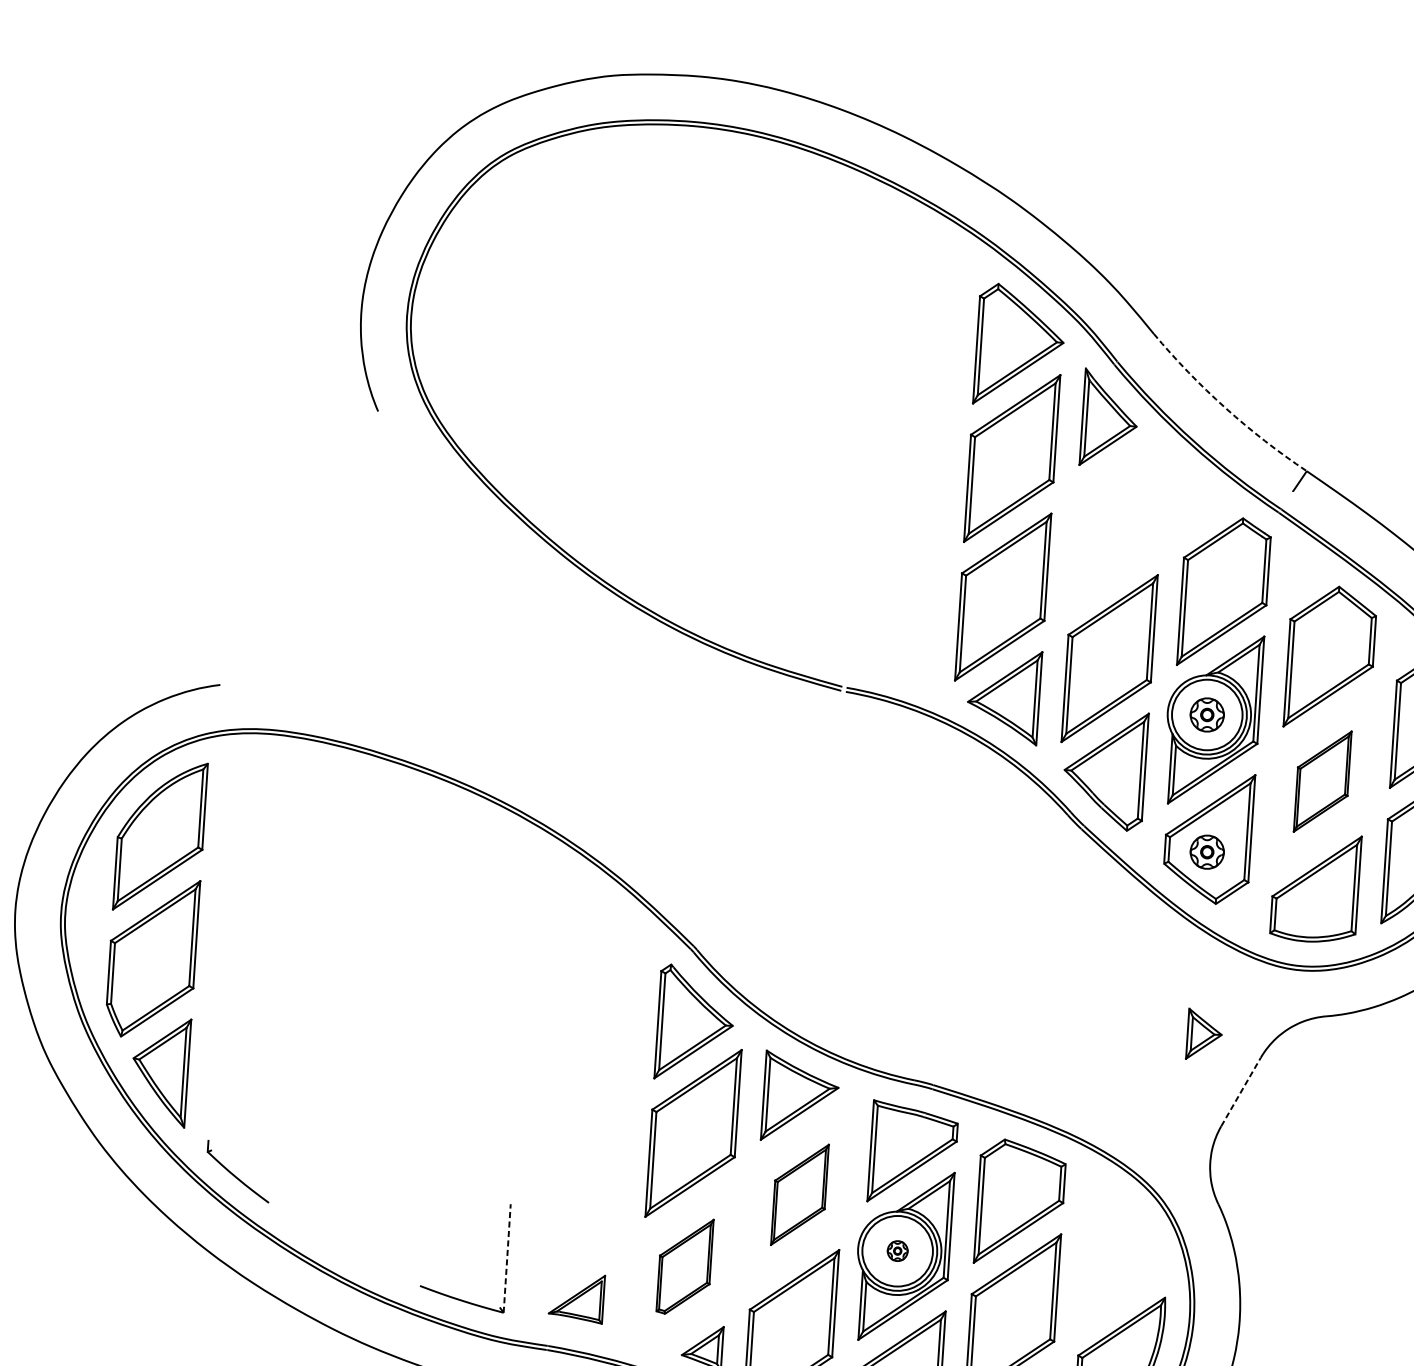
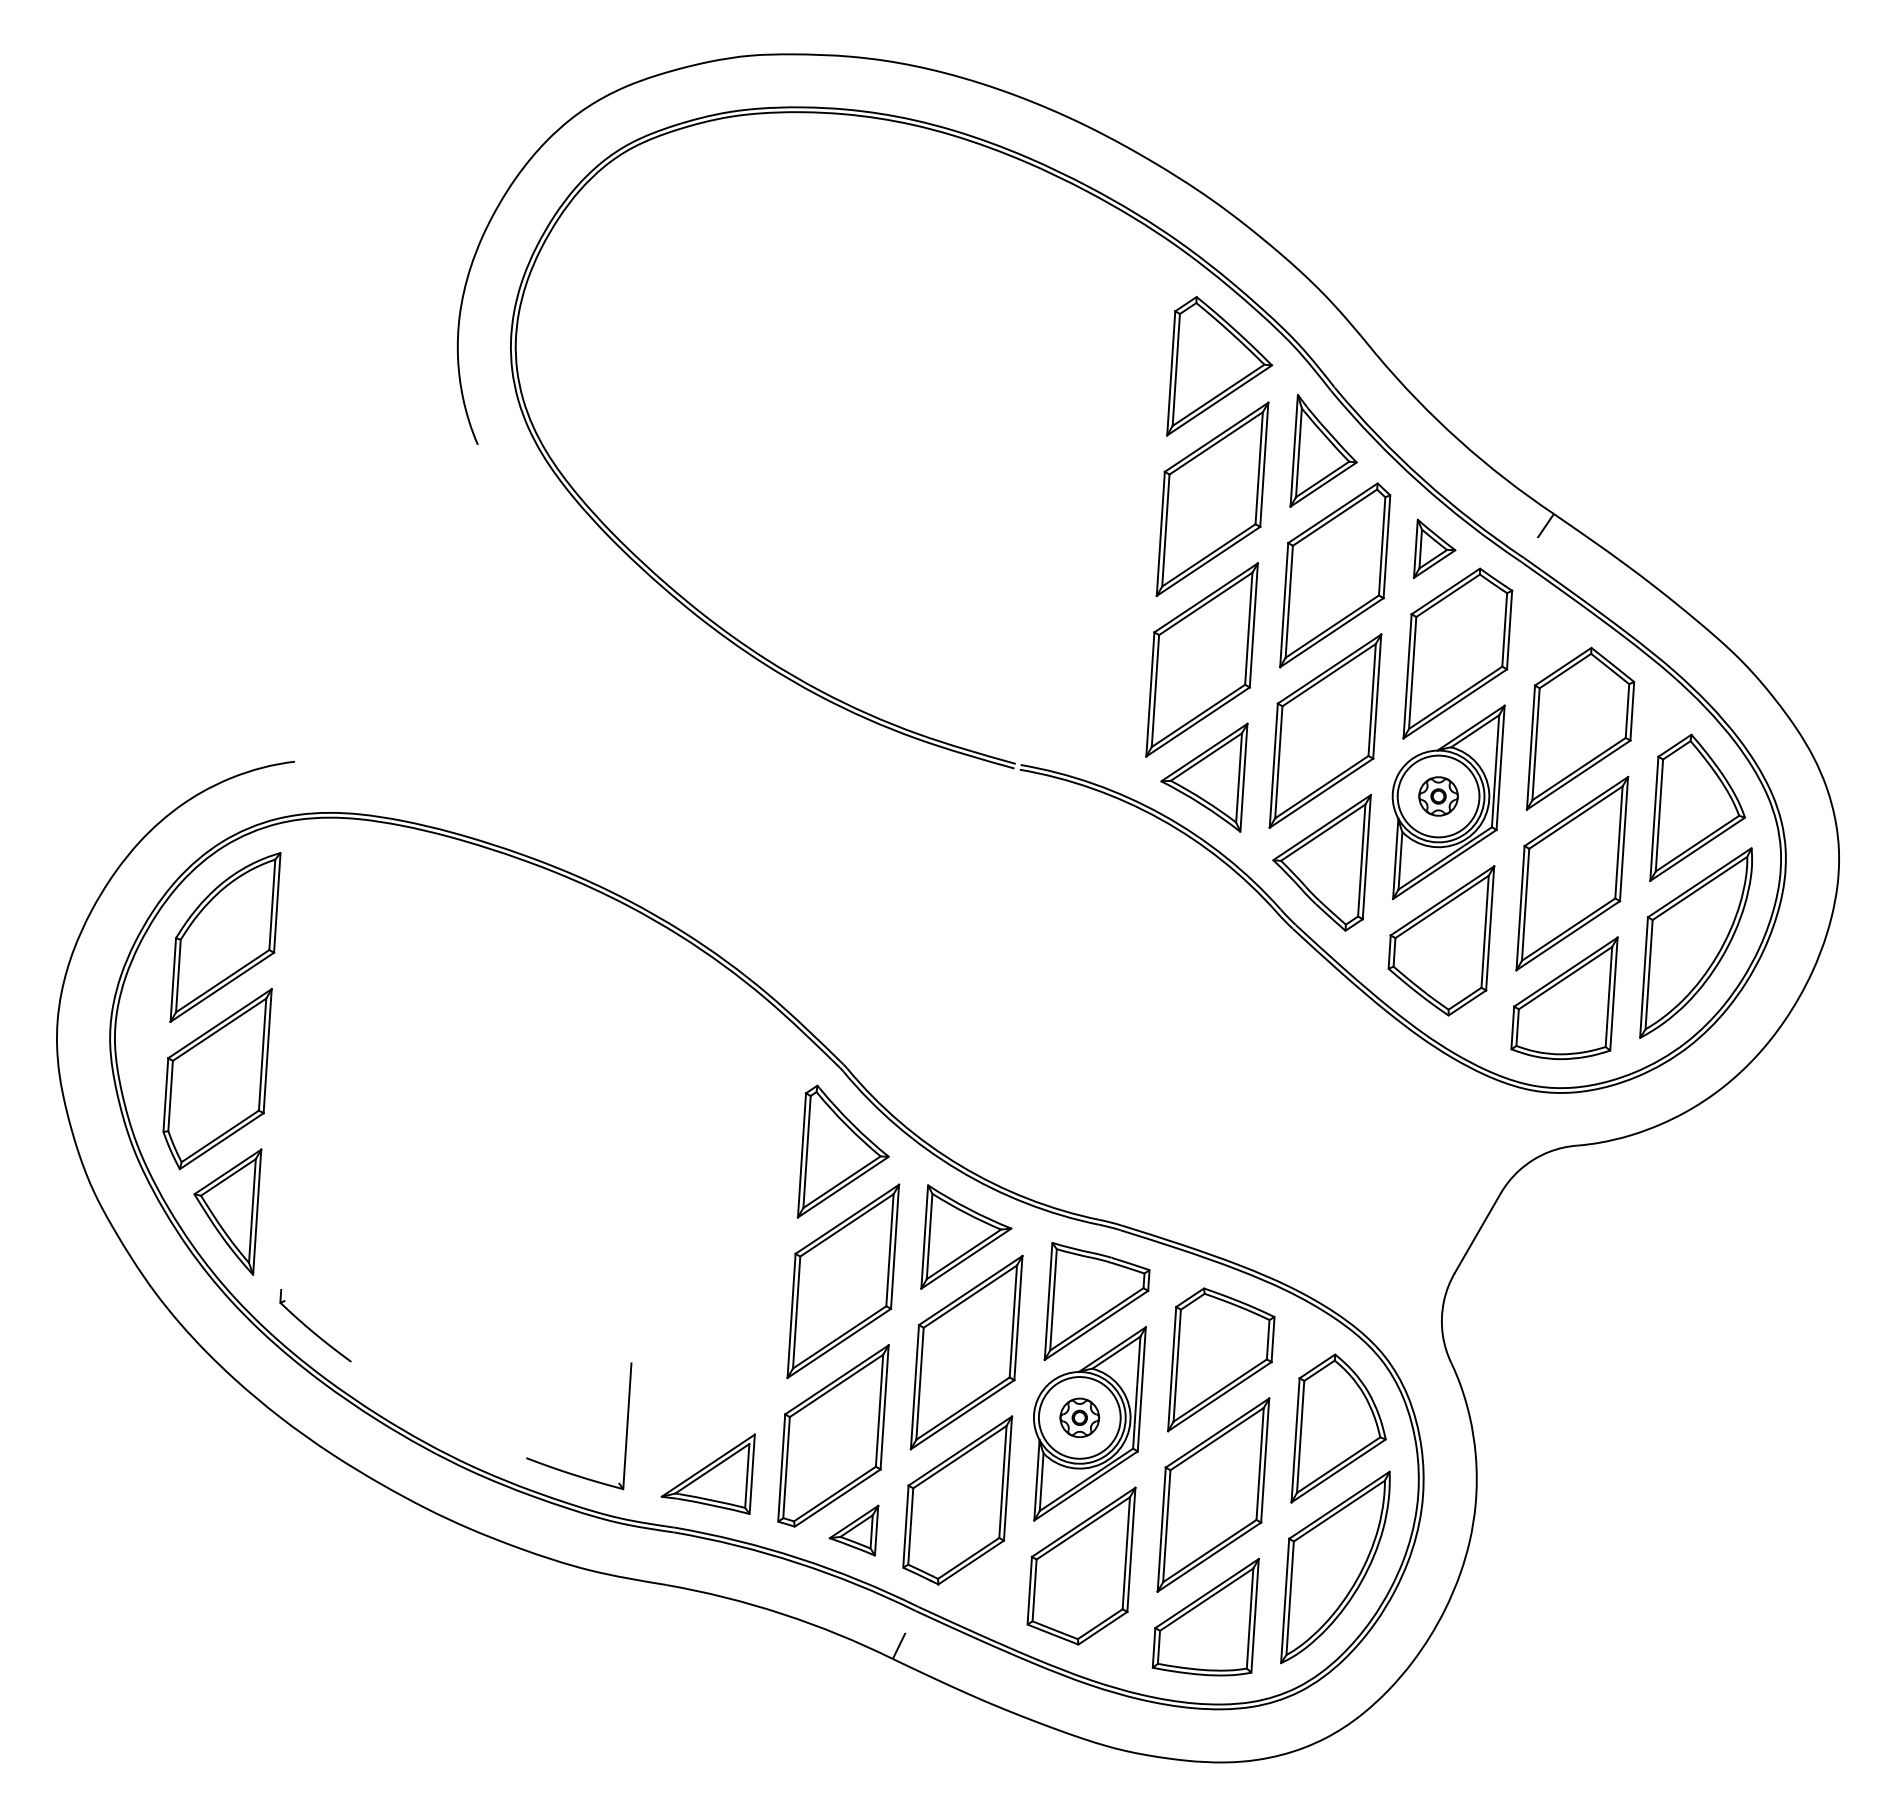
arc: (1225, 407) -> (1459, 440), dashed -> solid
part: (1118, 524) -> (1335, 575), added
part: (1322, 781) -> (1572, 873), size x1.67
part: (1207, 852) -> (1438, 955), removed
part: (1203, 1033) -> (1434, 548), moved
line: (1240, 1092) -> (1477, 1233), dashed -> solid
part: (799, 1194) -> (966, 1352), size x1.67
part: (897, 1250) -> (1079, 1417), size x1.67
line: (507, 1257) -> (627, 1425), dashed -> solid
part: (1120, 1260) -> (1338, 1428), added
part: (685, 1266) -> (833, 1435), size x1.67
part: (576, 1299) -> (707, 1473), size x1.43

